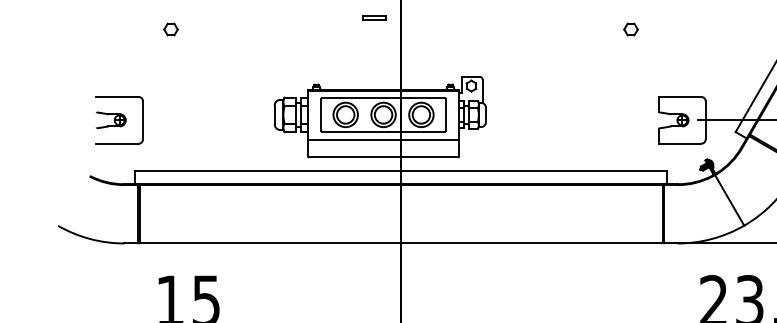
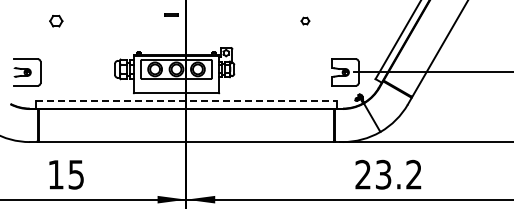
part: (171, 28) -> (56, 20), size x1.6
part: (631, 28) -> (305, 20), moved
line: (383, 139) -> (176, 83), removed
line: (401, 171) -> (186, 101), solid -> dashed

